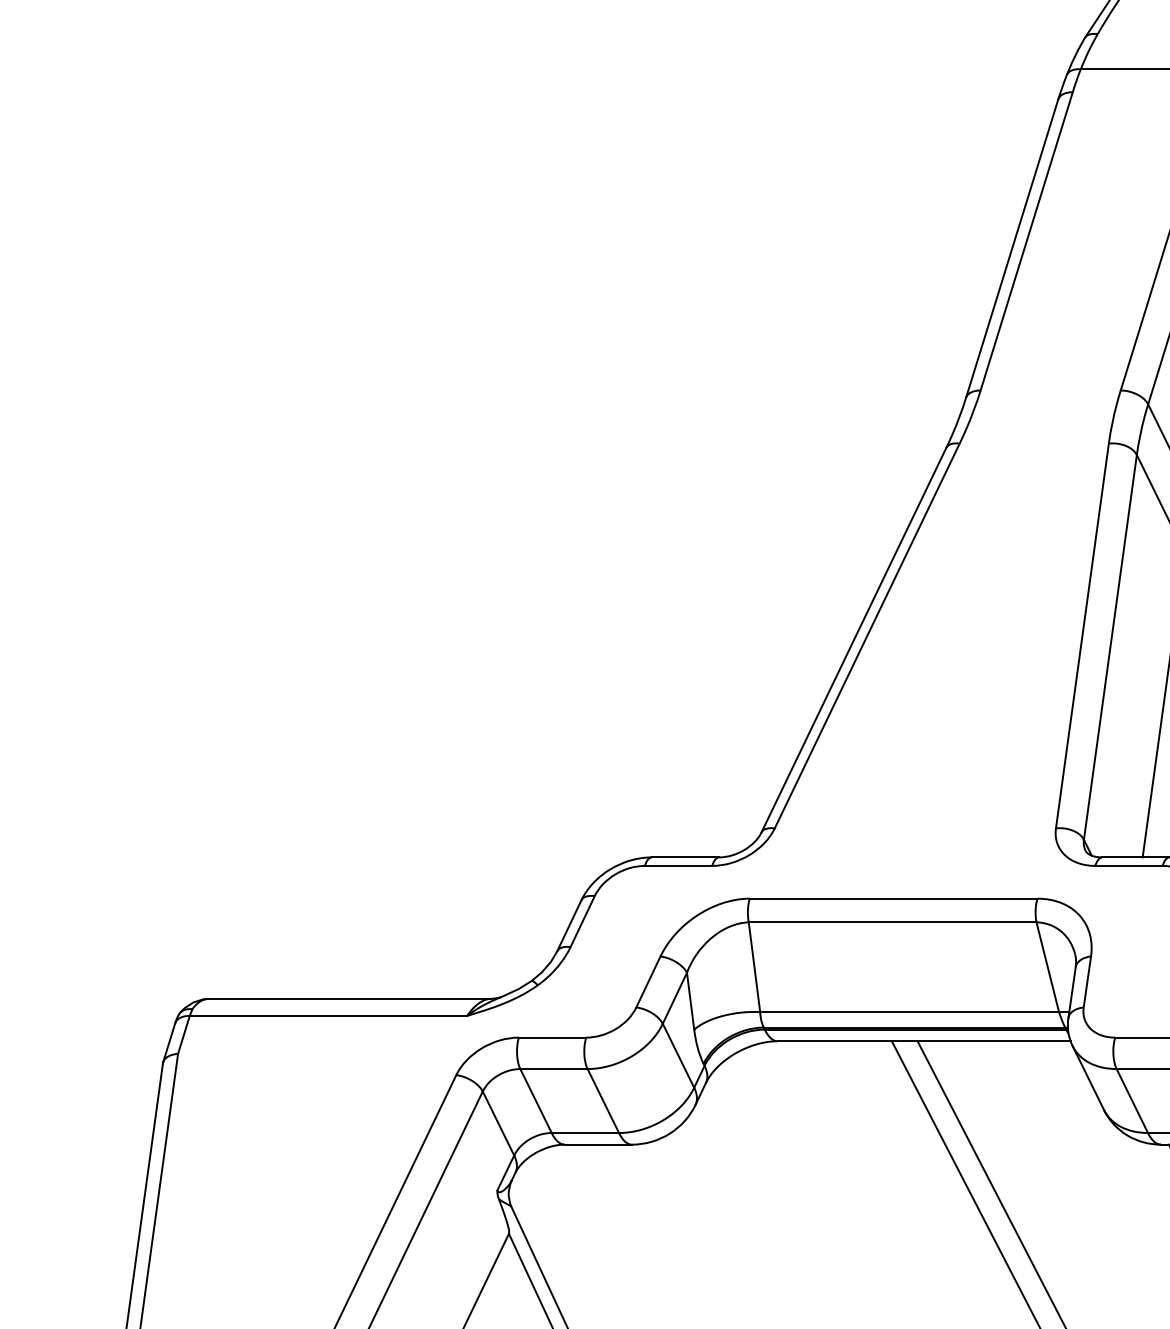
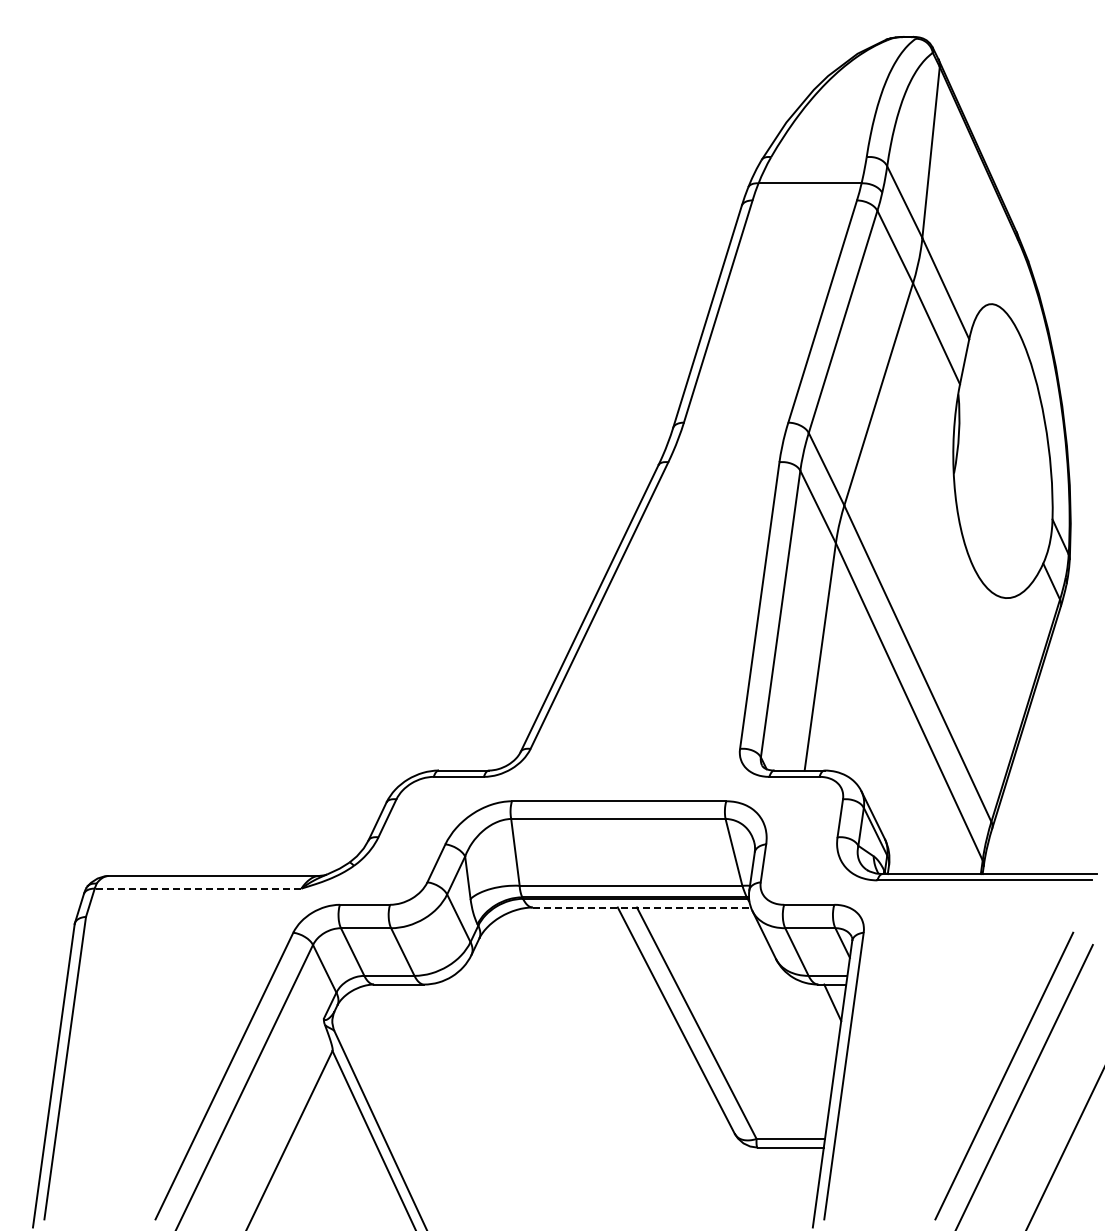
line: (327, 1015) -> (197, 888), solid -> dashed
line: (925, 1041) -> (642, 907), solid -> dashed

